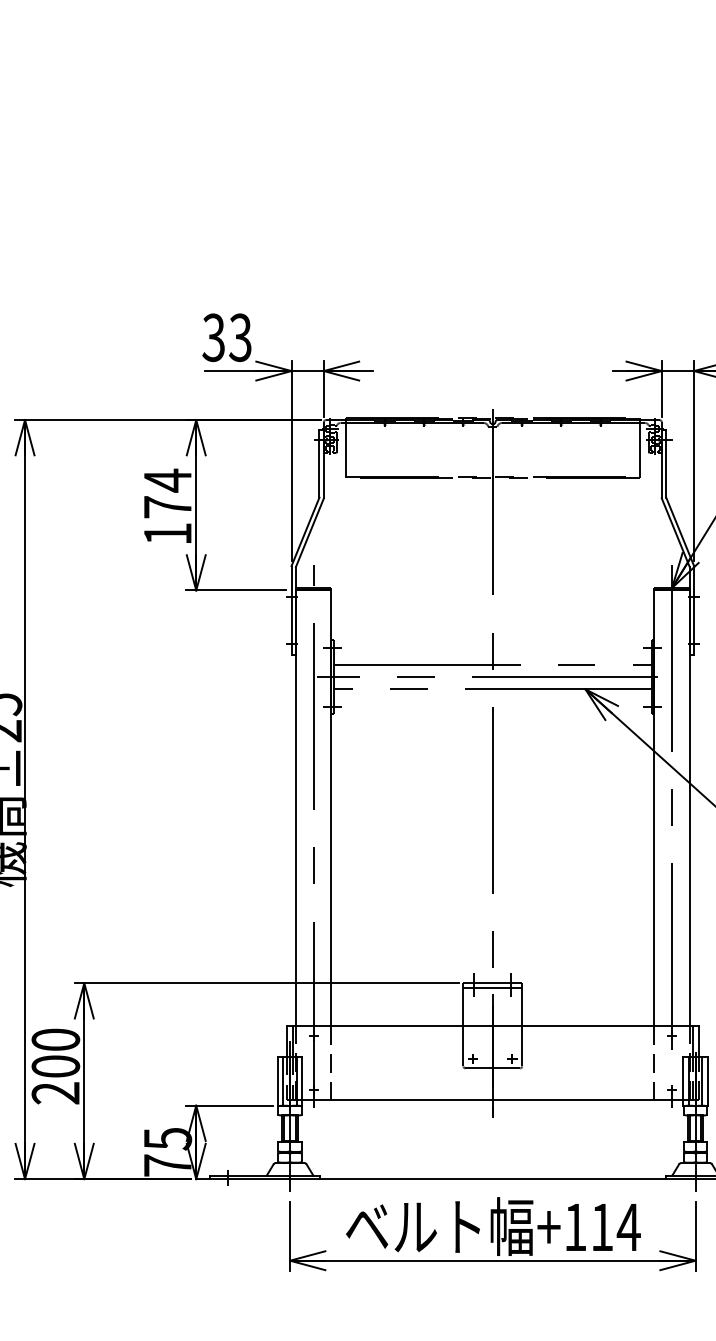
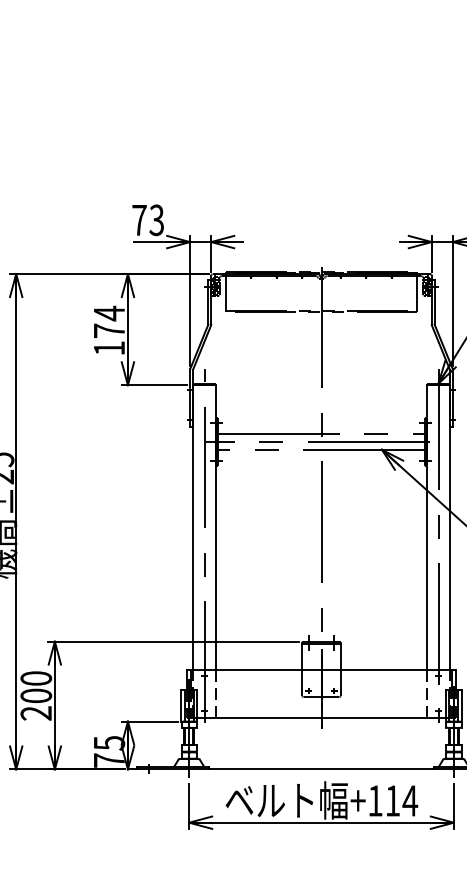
text: (213, 338) -> (139, 220), 33 -> 73

